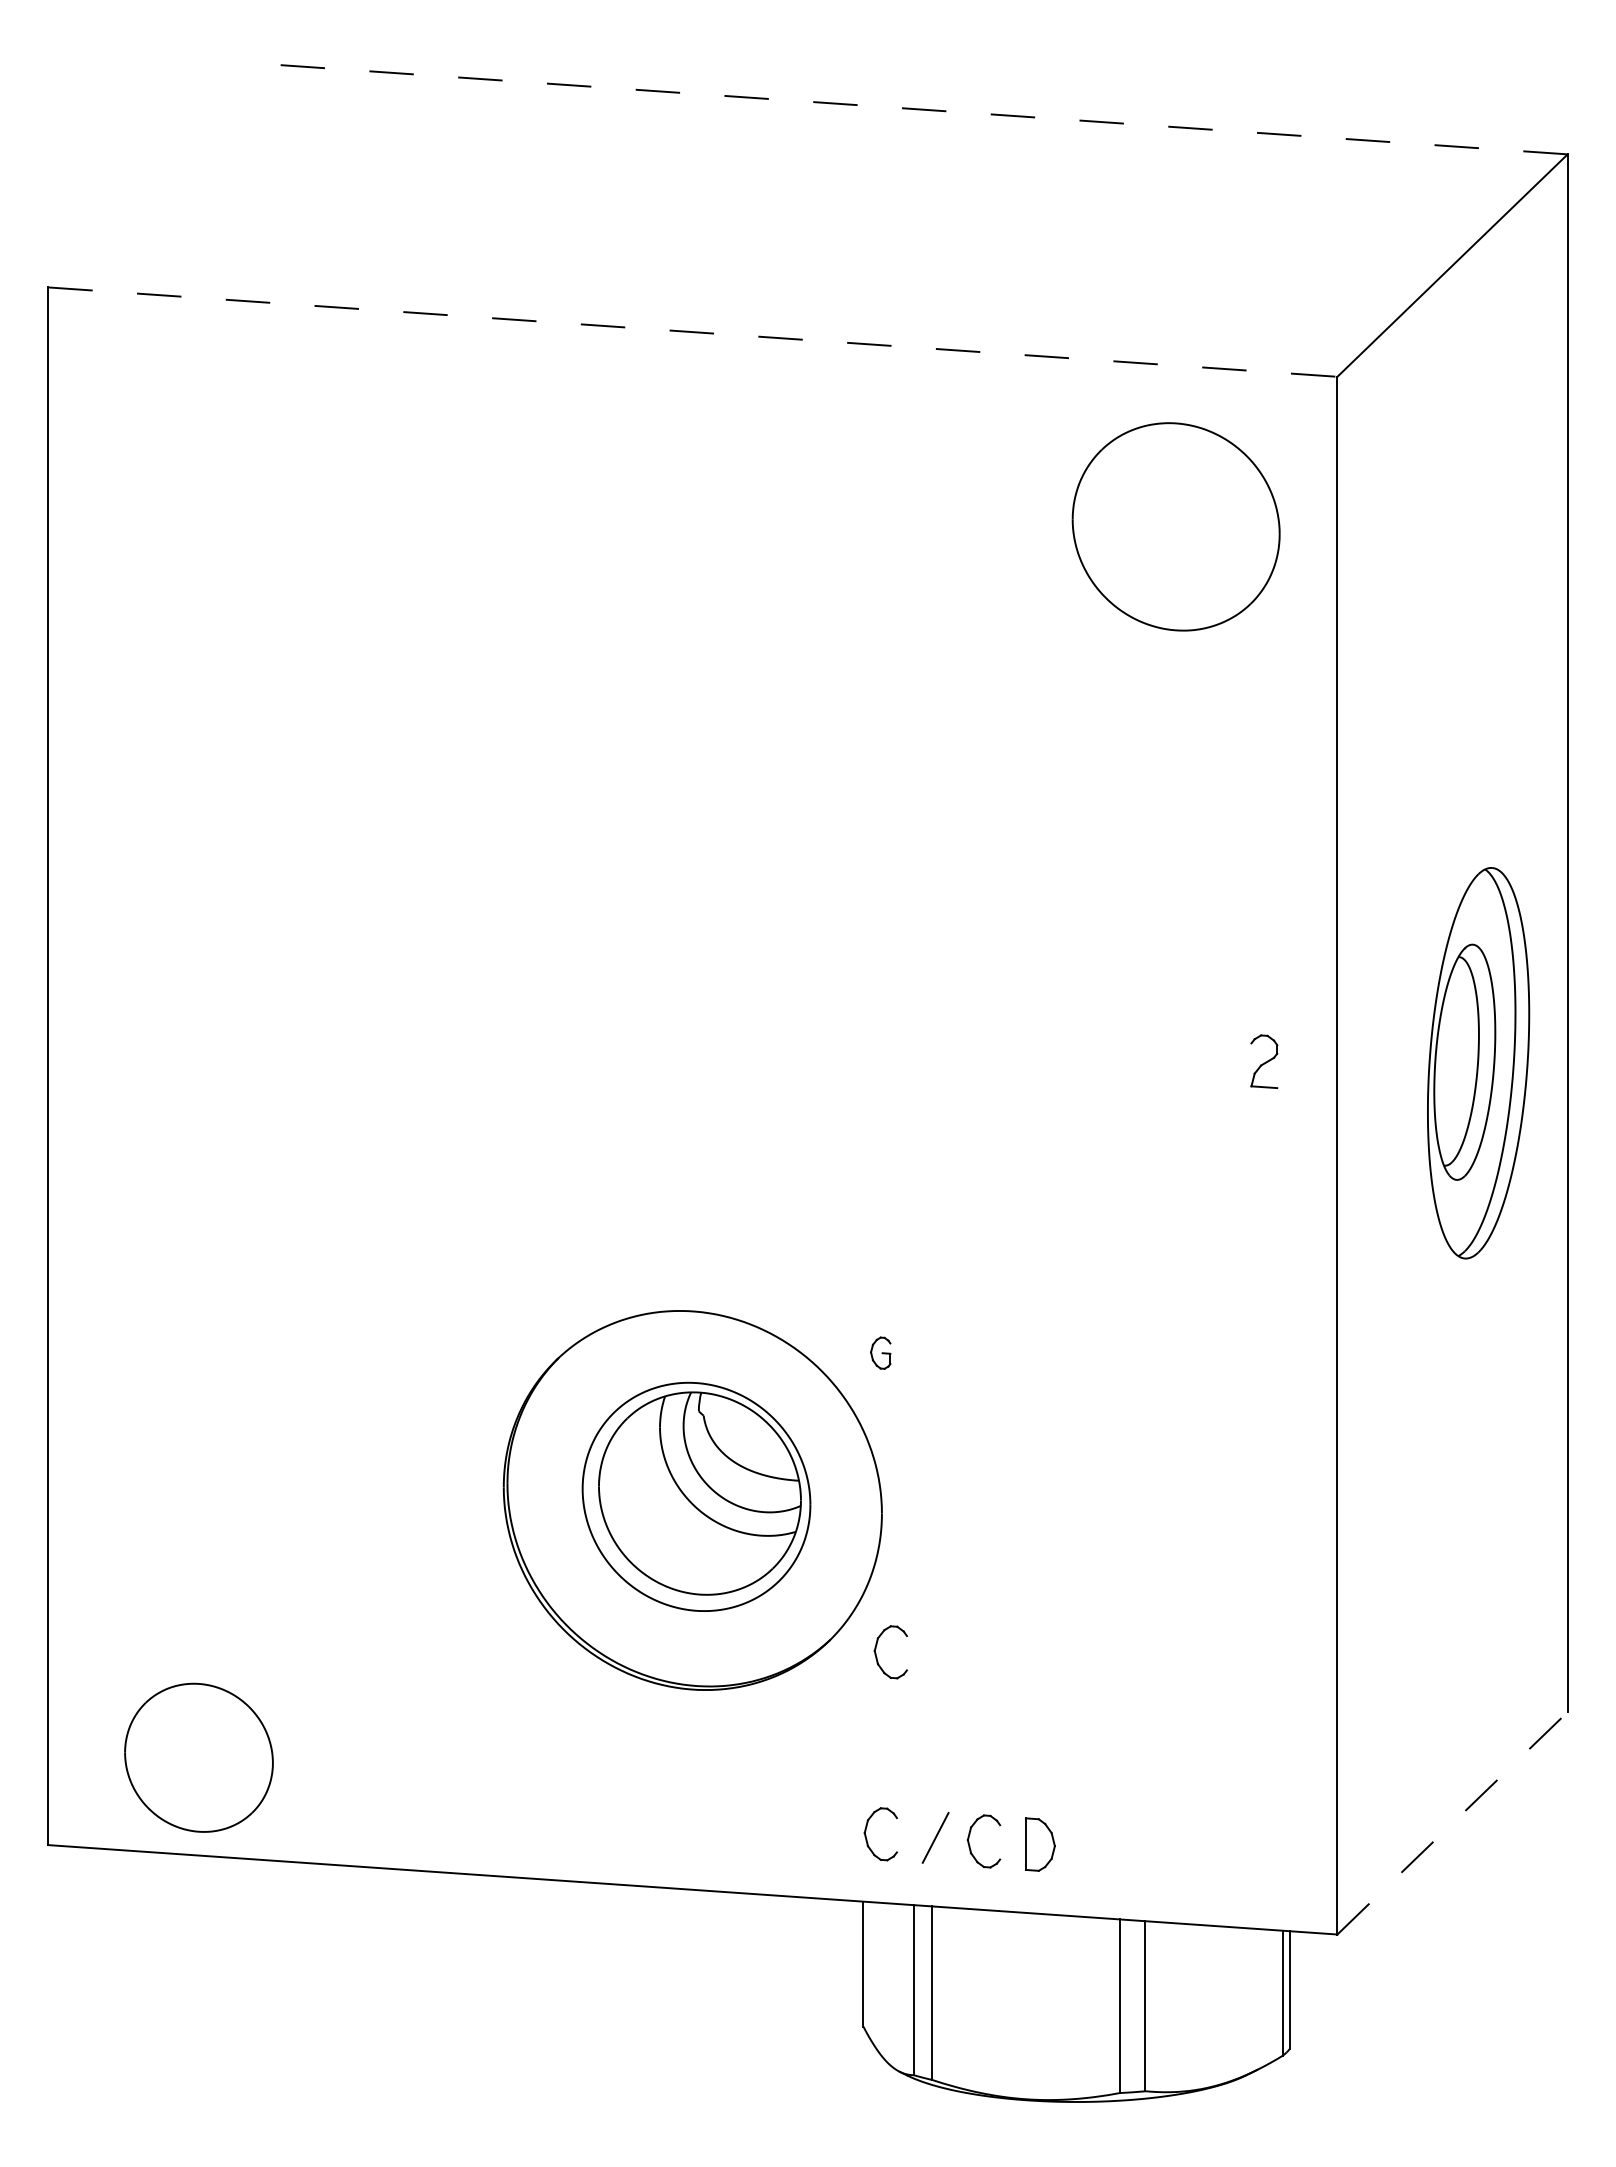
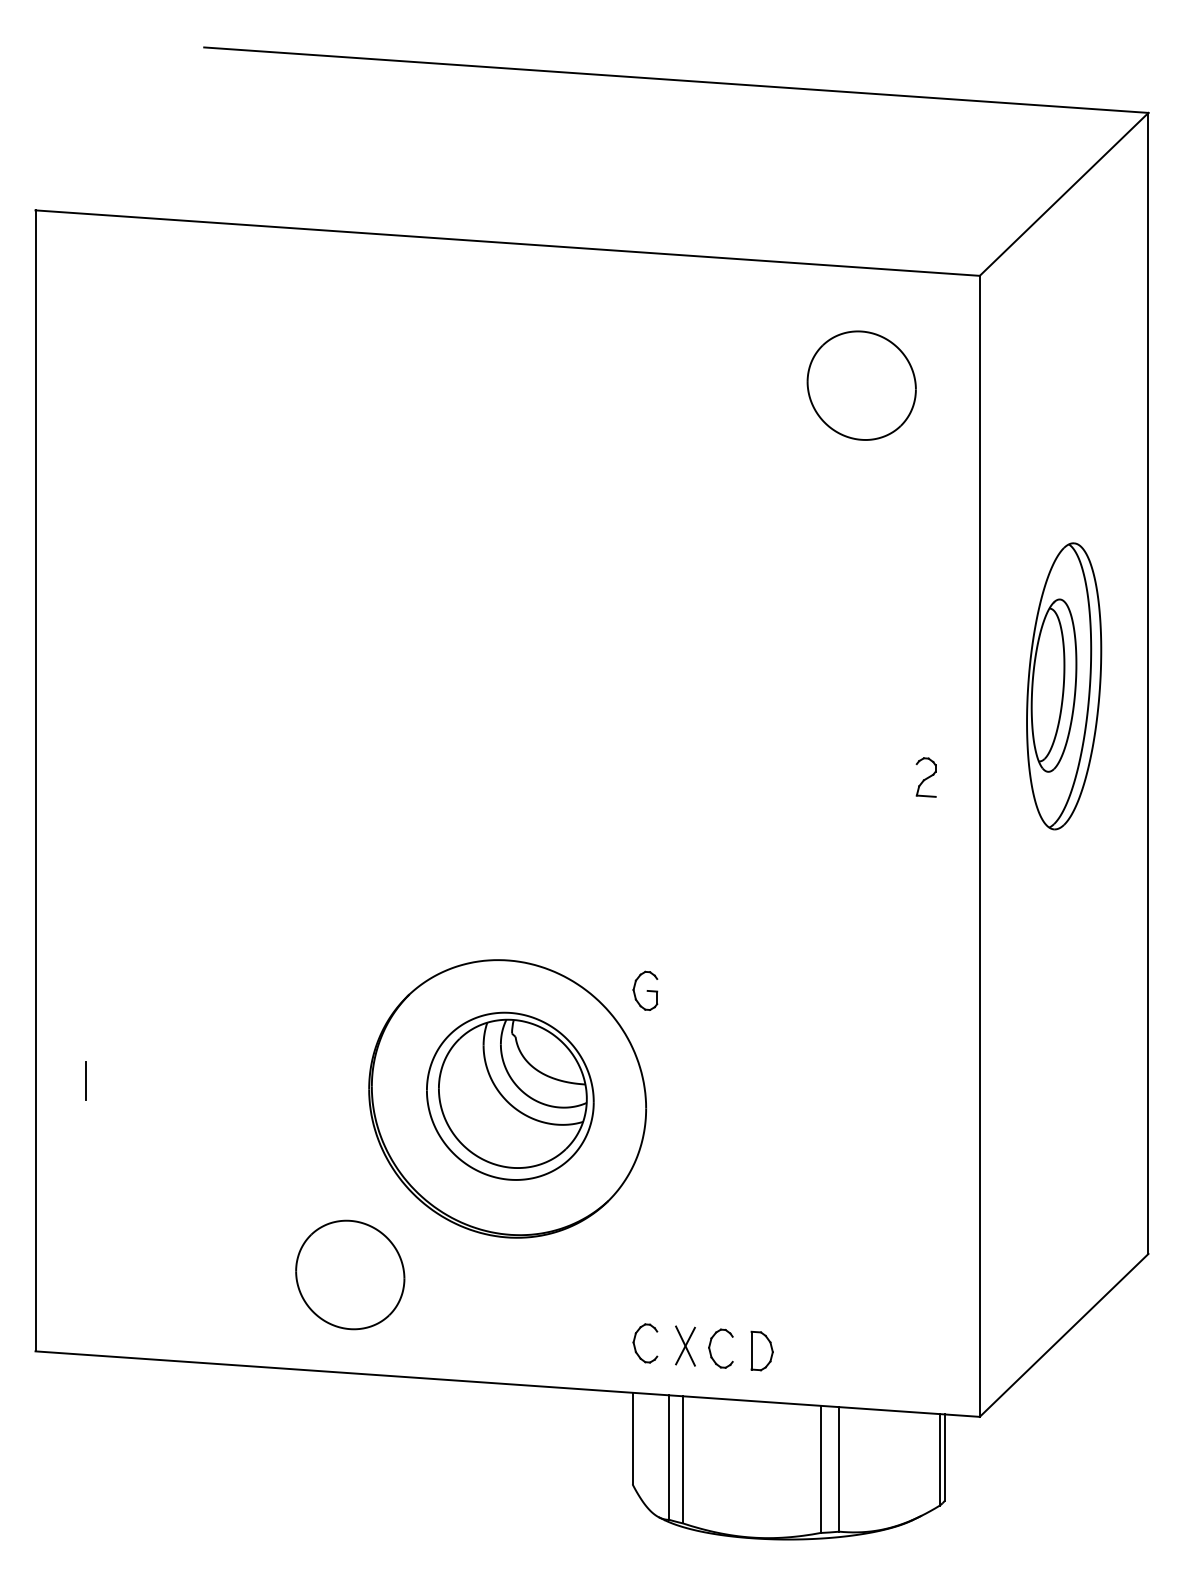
line: (922, 109) -> (675, 80), dashed -> solid
line: (693, 332) -> (508, 243), dashed -> solid
part: (1176, 526) -> (861, 385), size x0.71
part: (1478, 1063) -> (1064, 686), moved
part: (880, 1353) -> (645, 991), size x1.67
line: (117, 1475) -> (86, 1080), added
part: (877, 1657) -> (642, 1213), removed
part: (198, 1757) -> (349, 1274), moved
line: (1452, 1822) -> (1064, 1334), dashed -> solid
line: (935, 1837) -> (685, 1345), added

